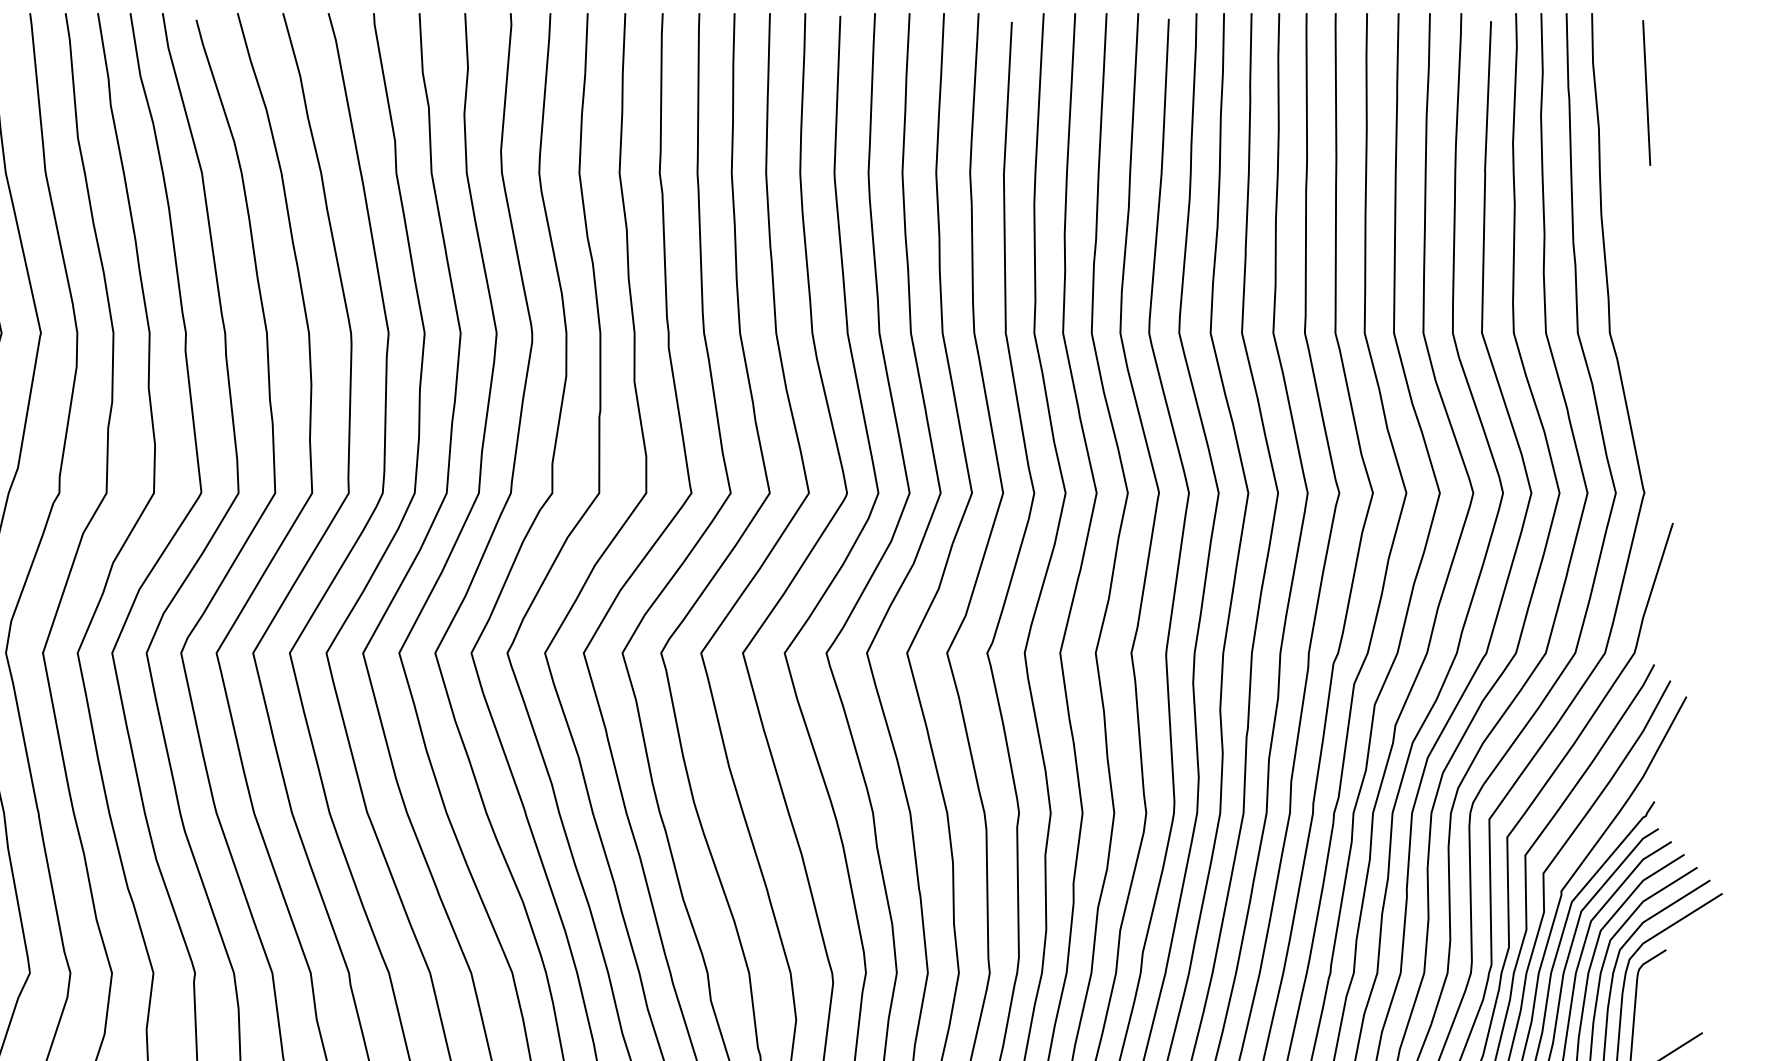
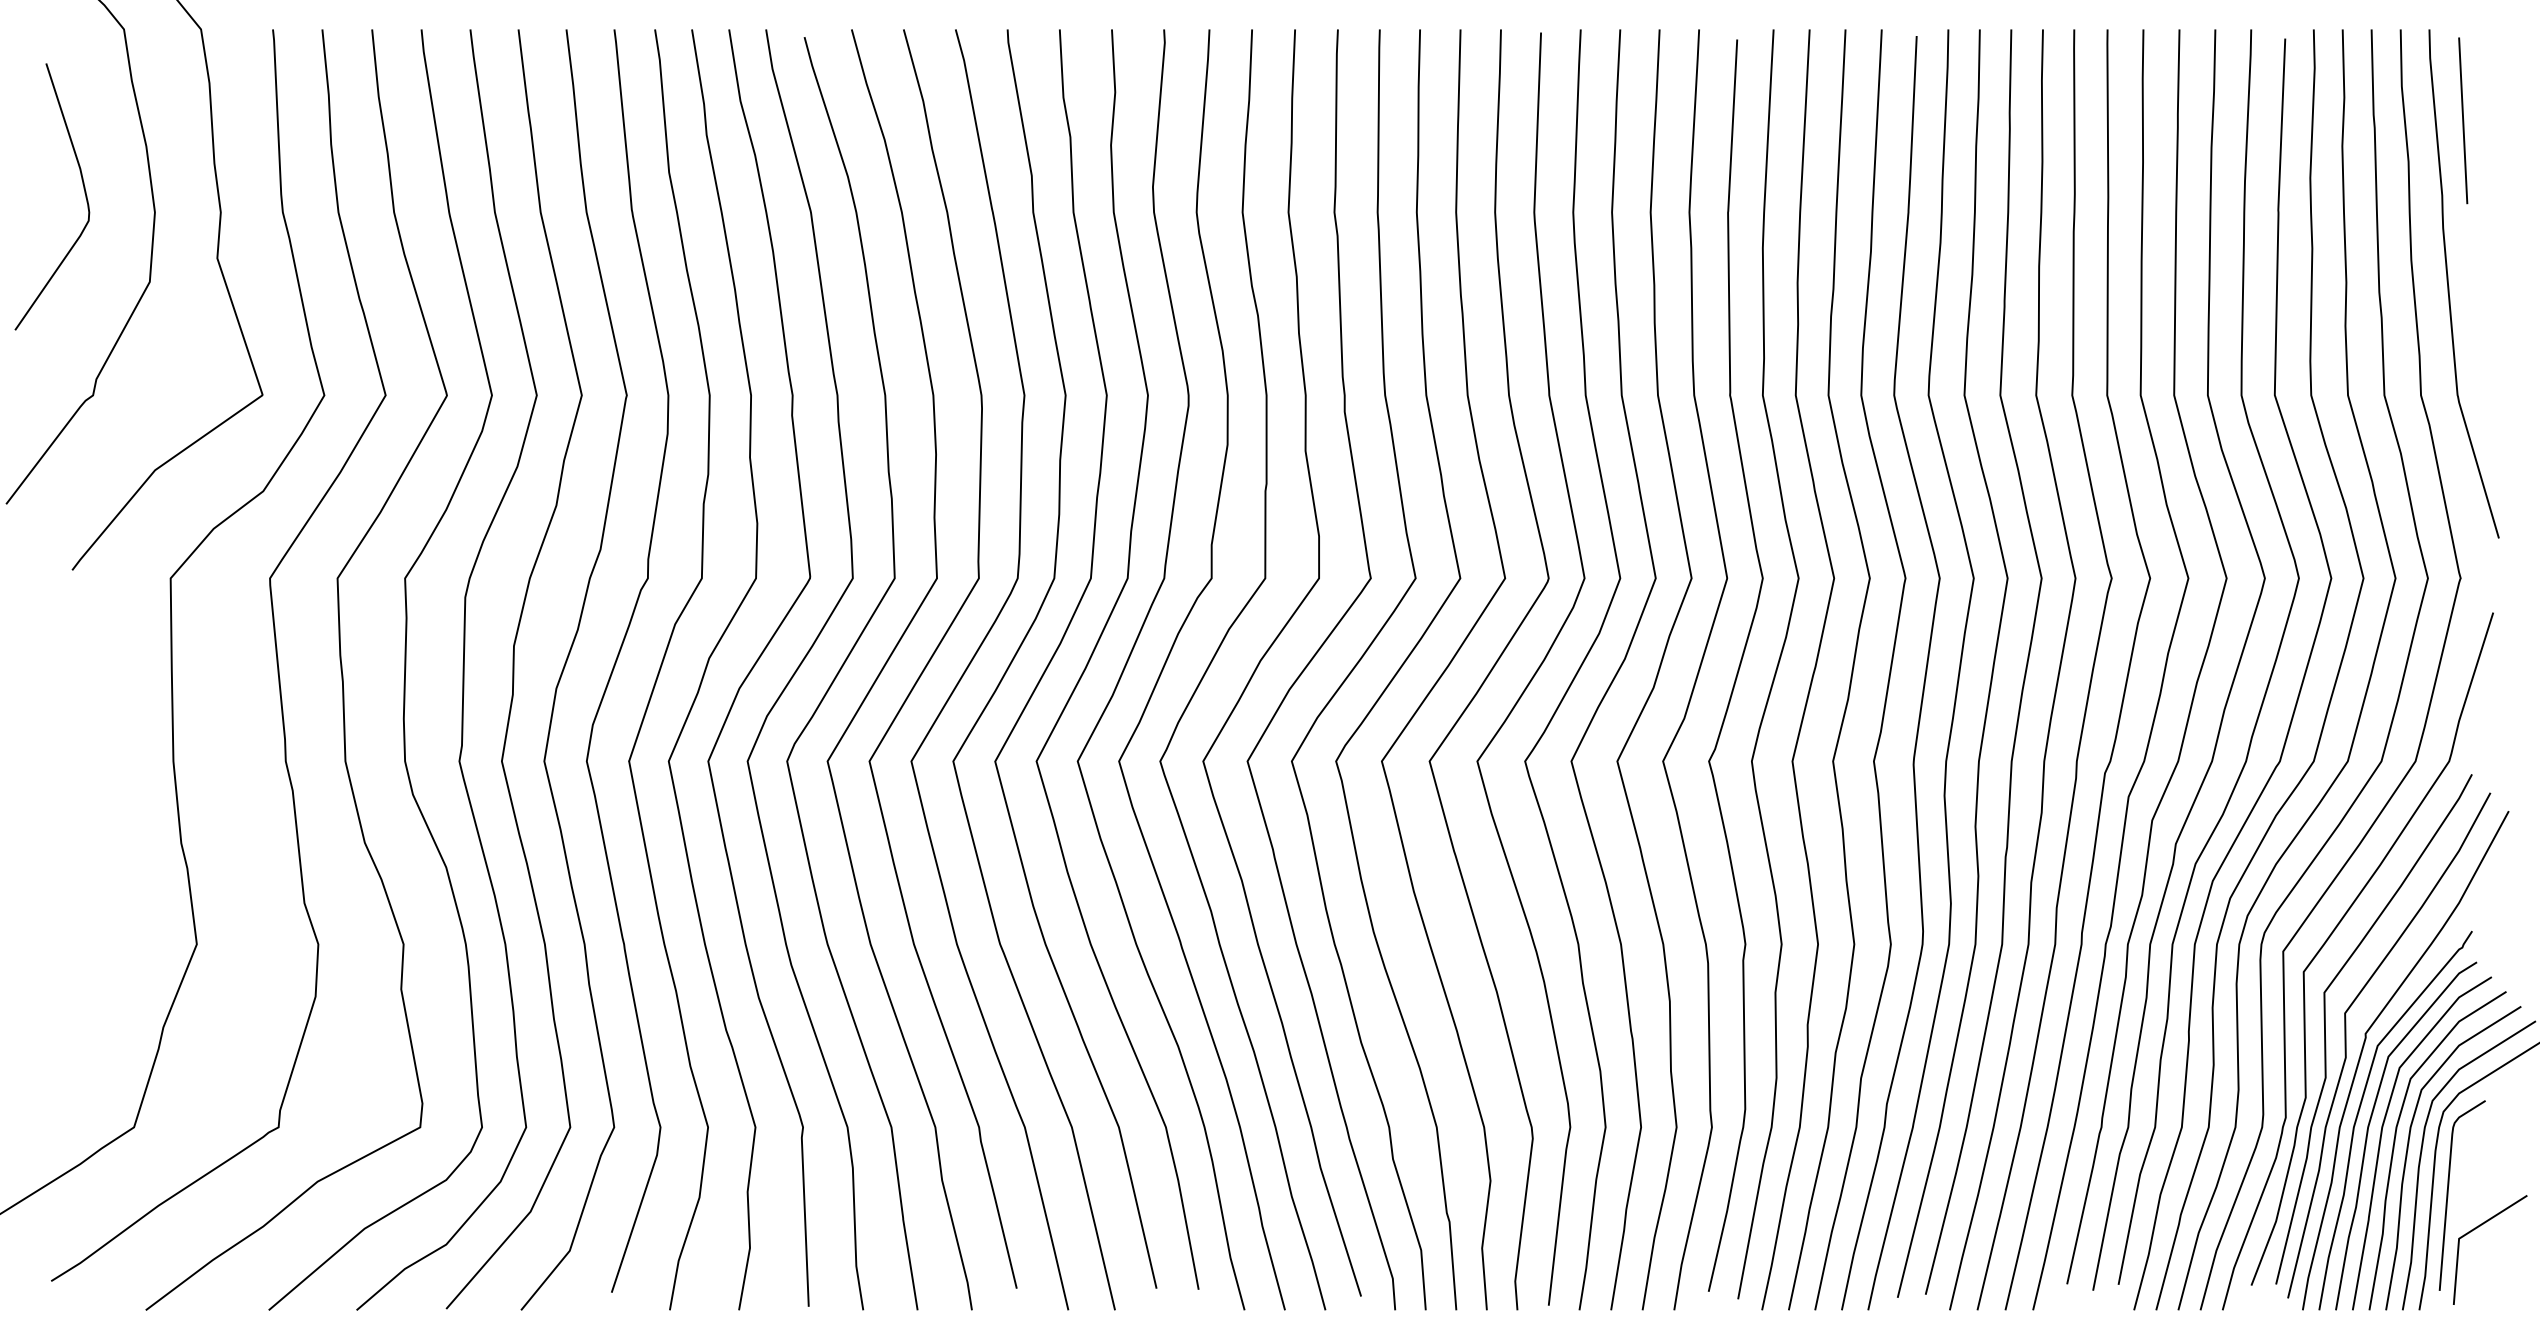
curve: (1634, 237) -> (2449, 286), added

